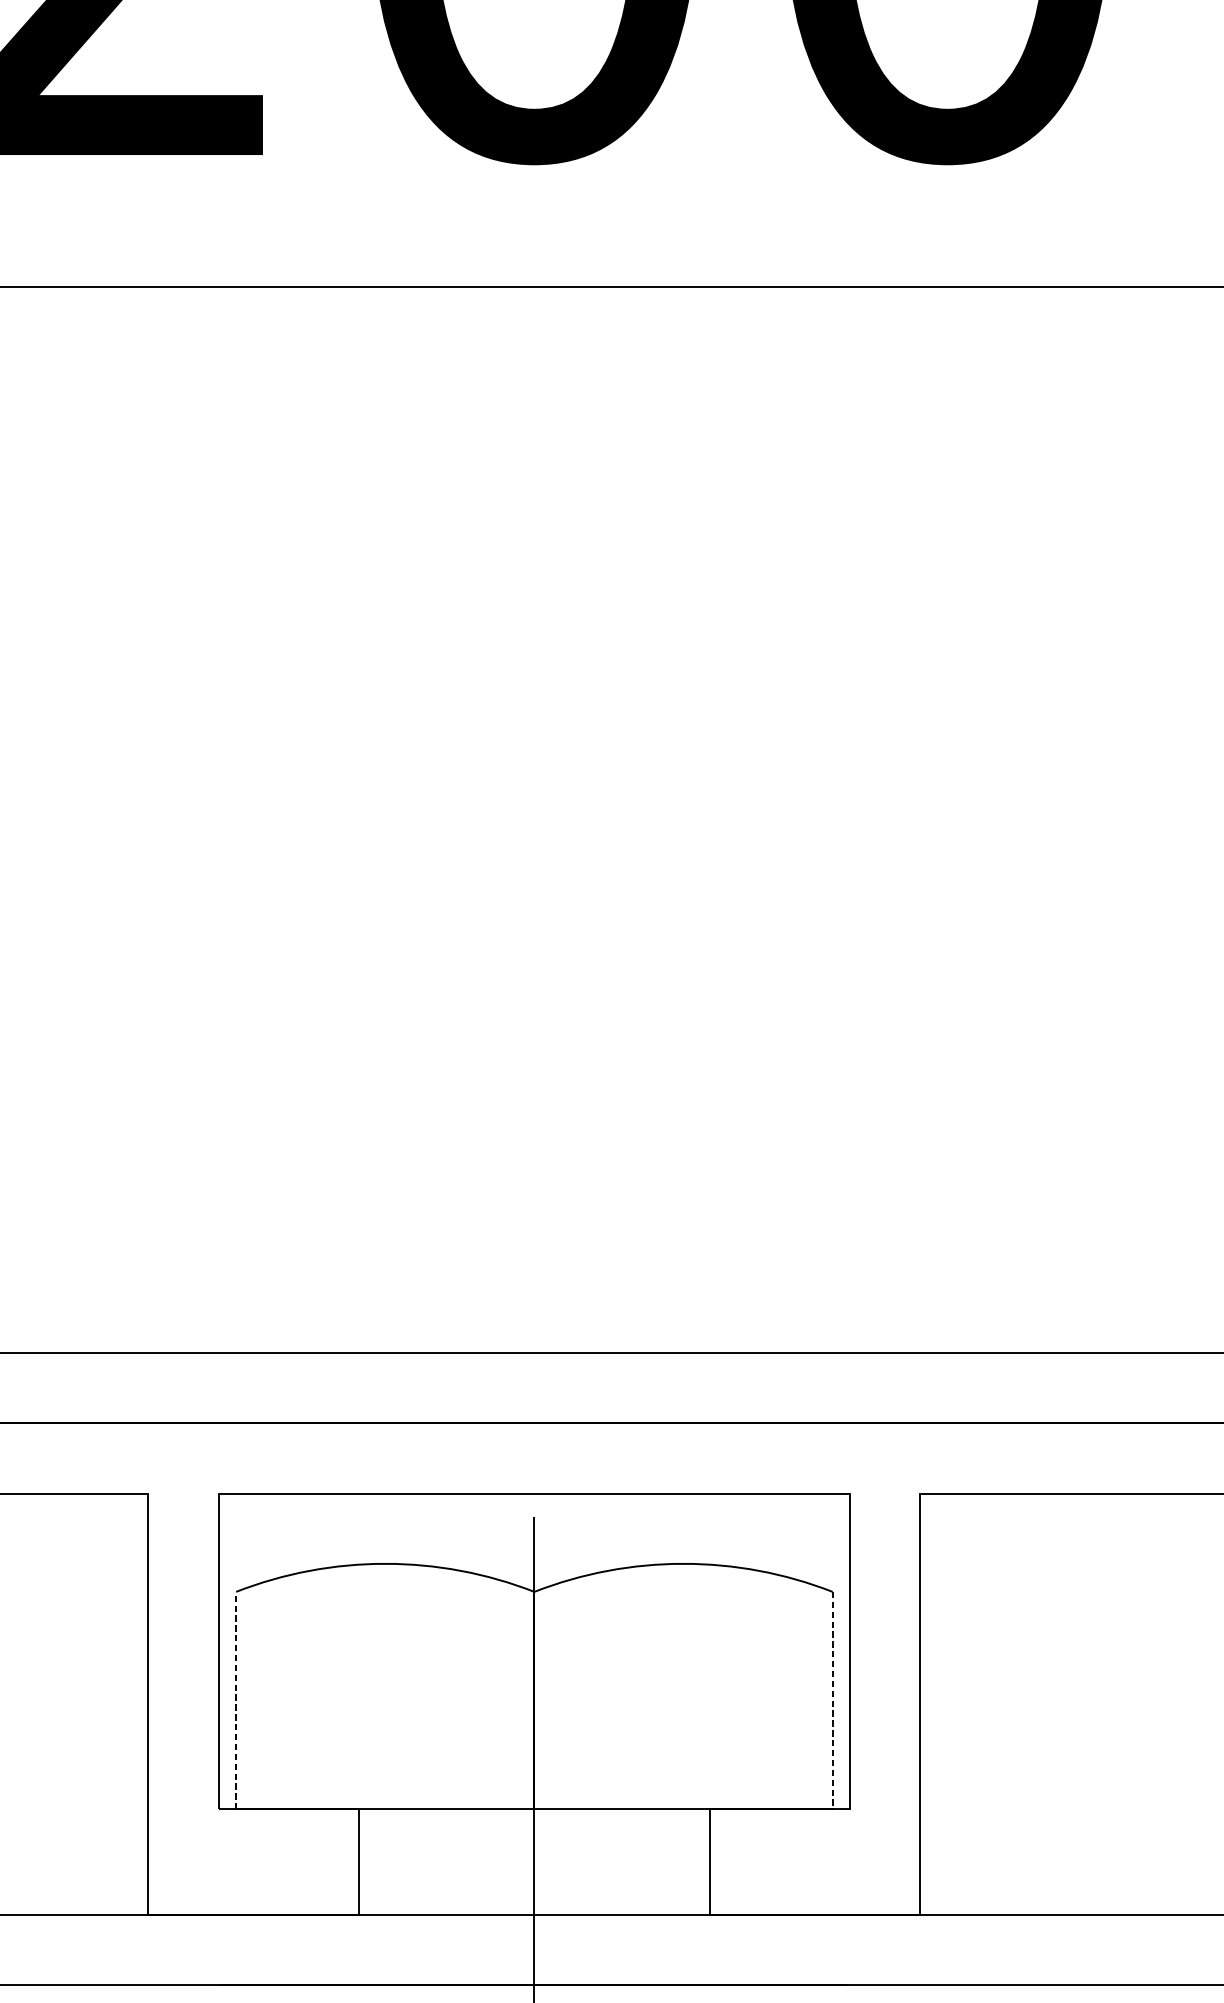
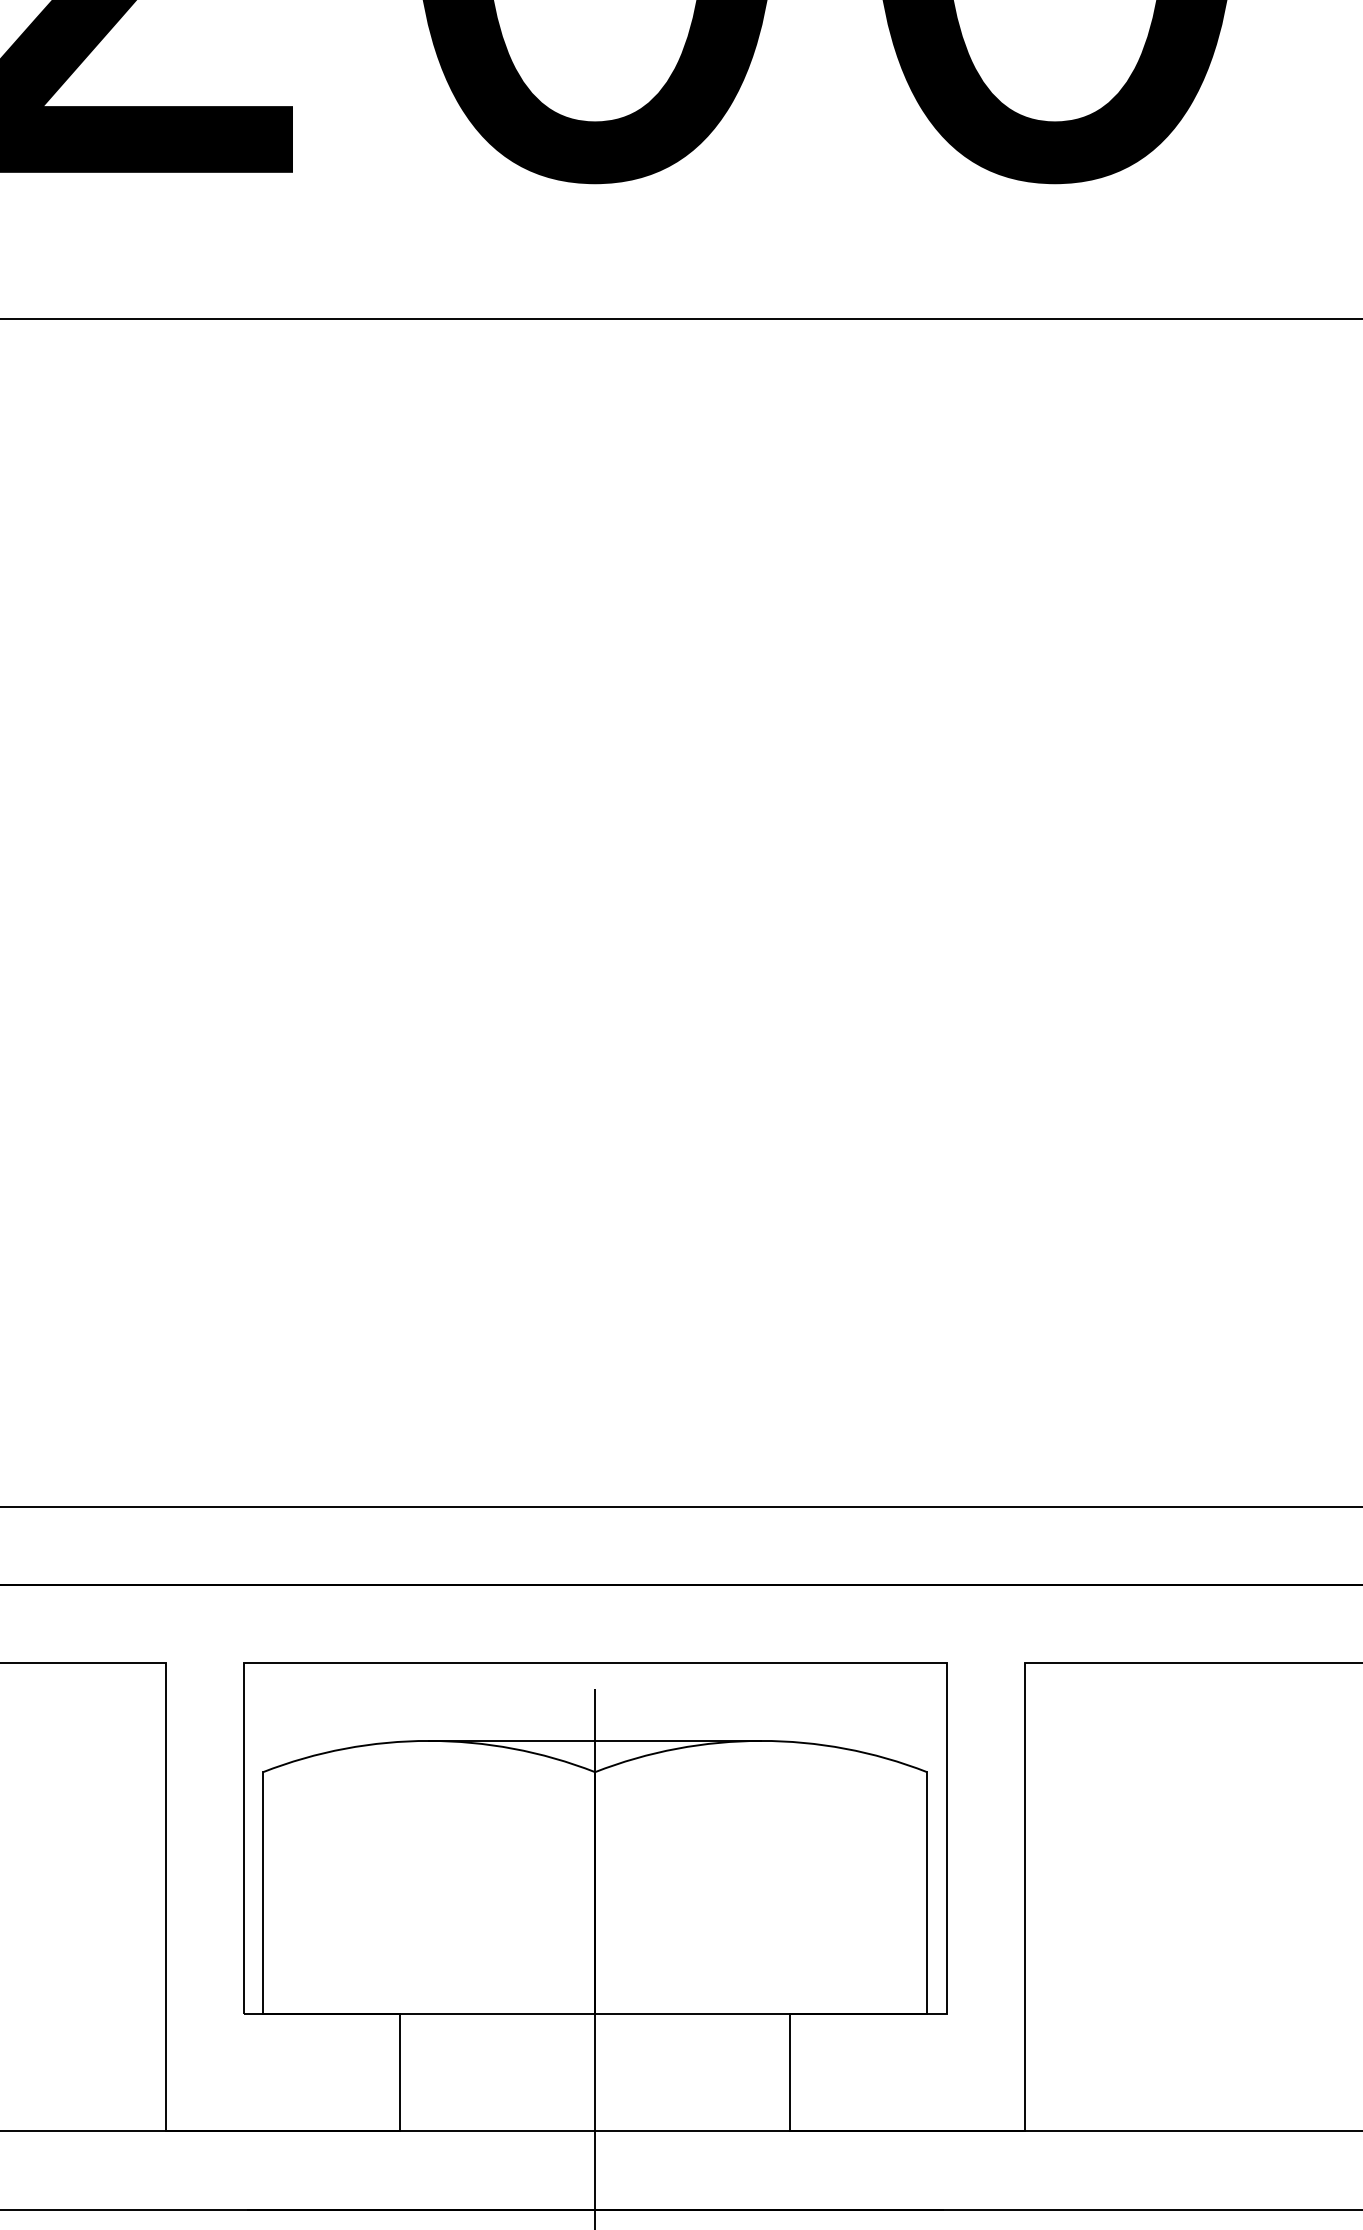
line: (534, 1563) -> (595, 1740), added
line: (236, 1700) -> (263, 1892), dashed -> solid
line: (833, 1700) -> (927, 1893), dashed -> solid

